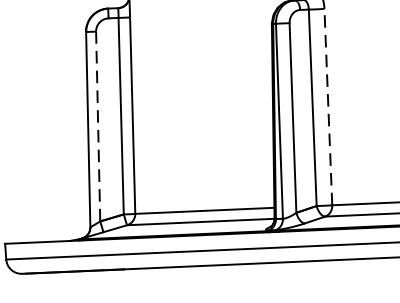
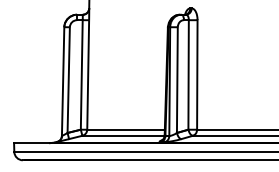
line: (328, 106) -> (197, 74), dashed -> solid
line: (97, 127) -> (68, 80), dashed -> solid

